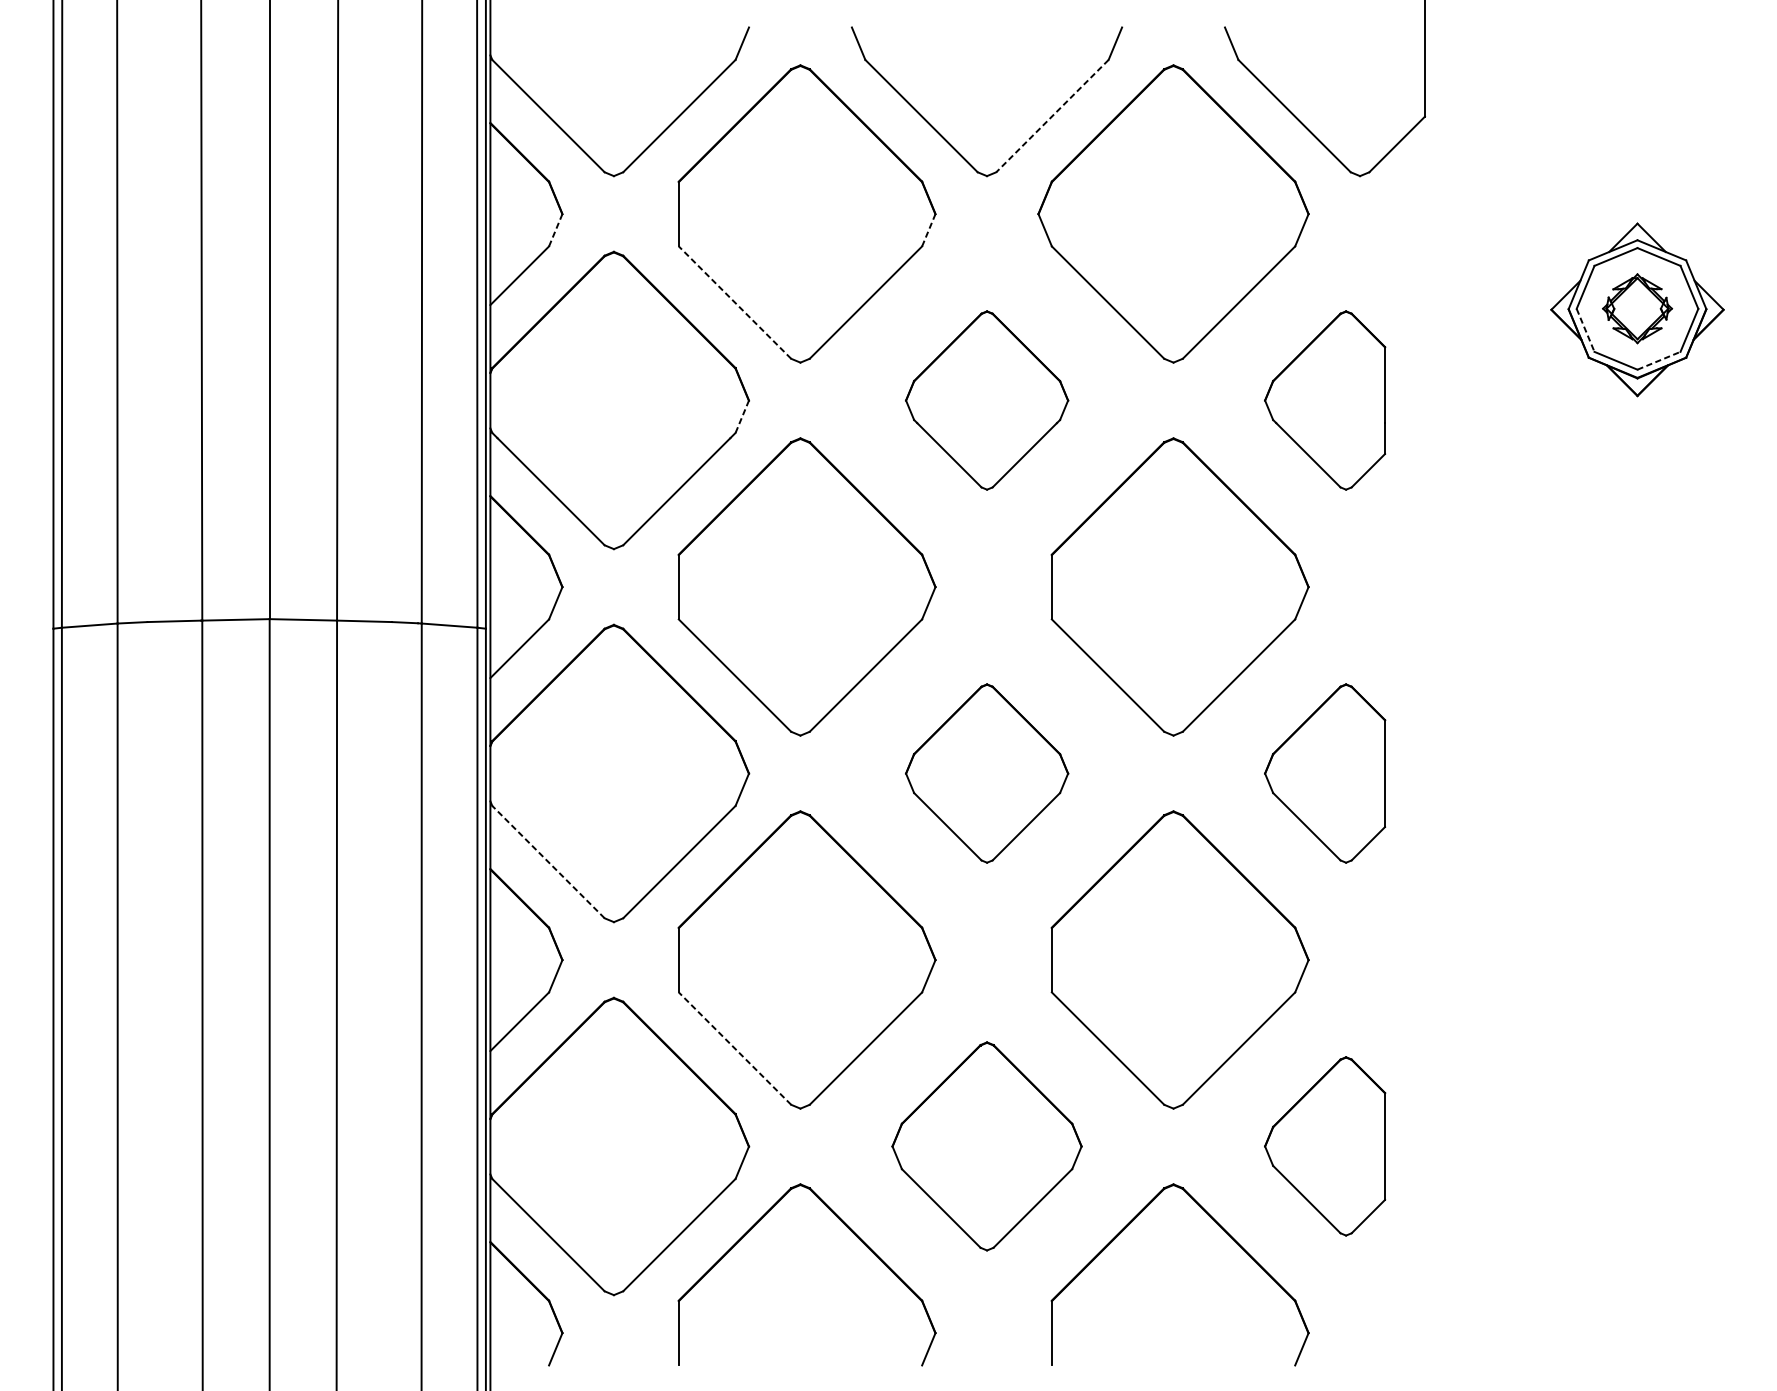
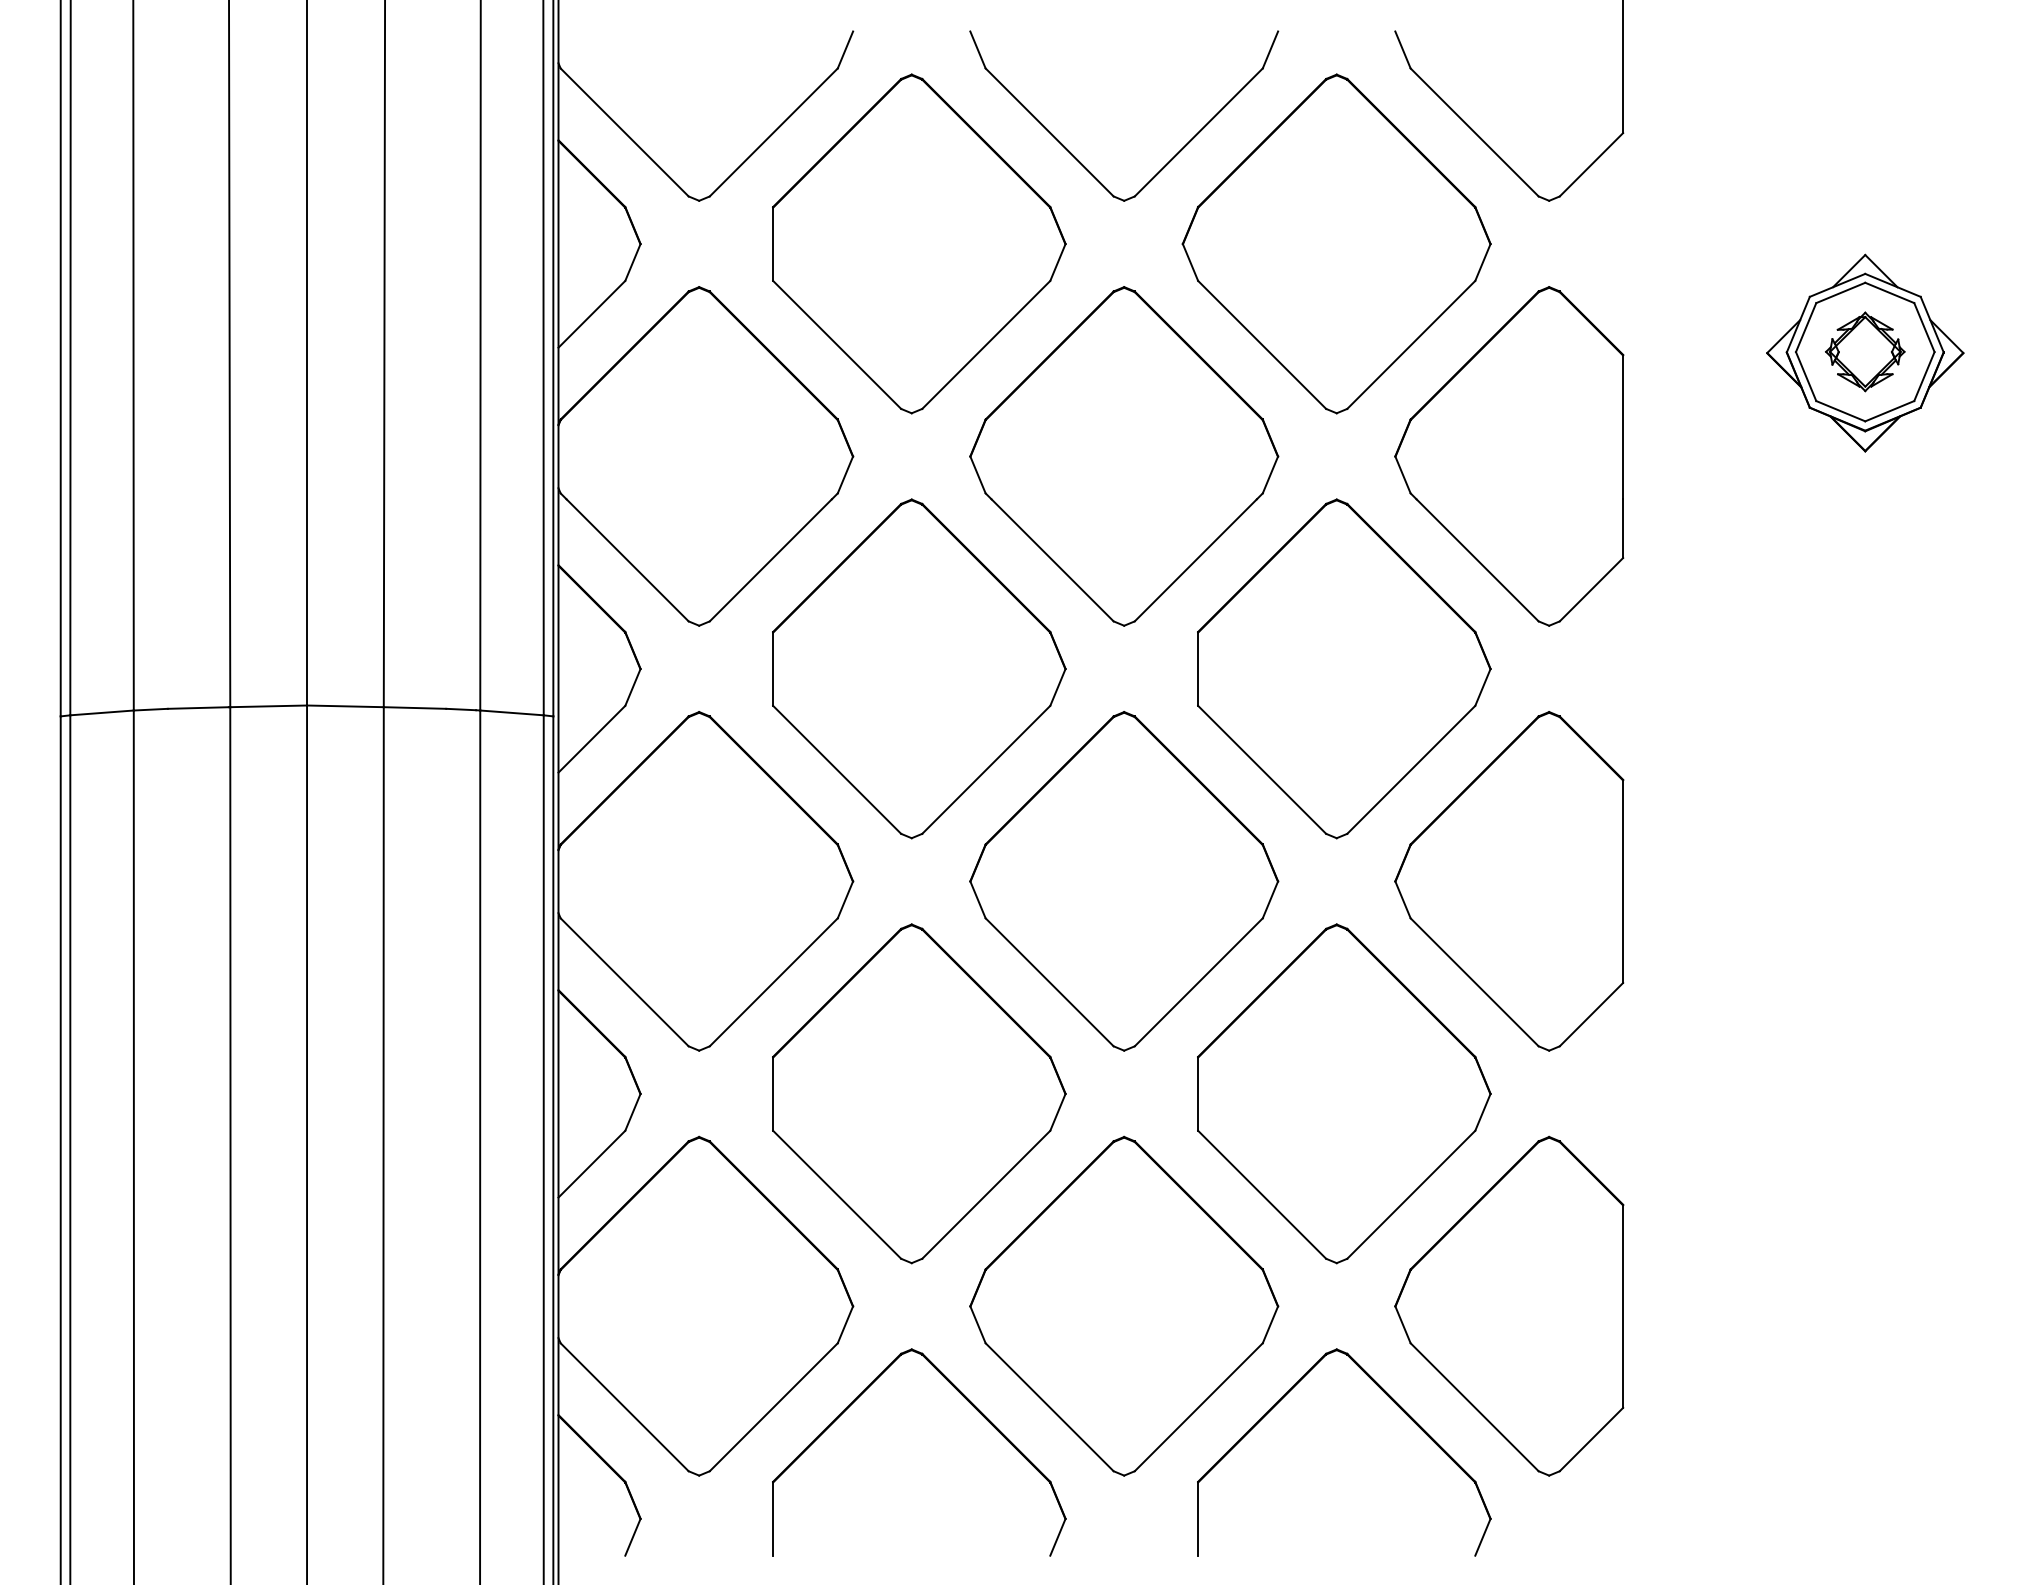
line: (1052, 116) -> (1198, 132), dashed -> solid
line: (555, 230) -> (632, 262), dashed -> solid
line: (928, 230) -> (1057, 262), dashed -> solid
line: (735, 302) -> (837, 344), dashed -> solid
line: (1585, 330) -> (1806, 376), dashed -> solid
line: (1658, 361) -> (1889, 411), dashed -> solid
part: (987, 400) -> (1124, 456), size x1.67
part: (1325, 400) -> (1509, 456), size x1.67
line: (742, 416) -> (845, 474), dashed -> solid
part: (987, 773) -> (1124, 881), size x1.67
part: (1325, 773) -> (1509, 881), size x1.67
line: (548, 862) -> (624, 982), dashed -> solid
line: (735, 1048) -> (837, 1194), dashed -> solid
part: (987, 1145) -> (1124, 1305), size x1.43
part: (1325, 1145) -> (1509, 1305), size x1.67

